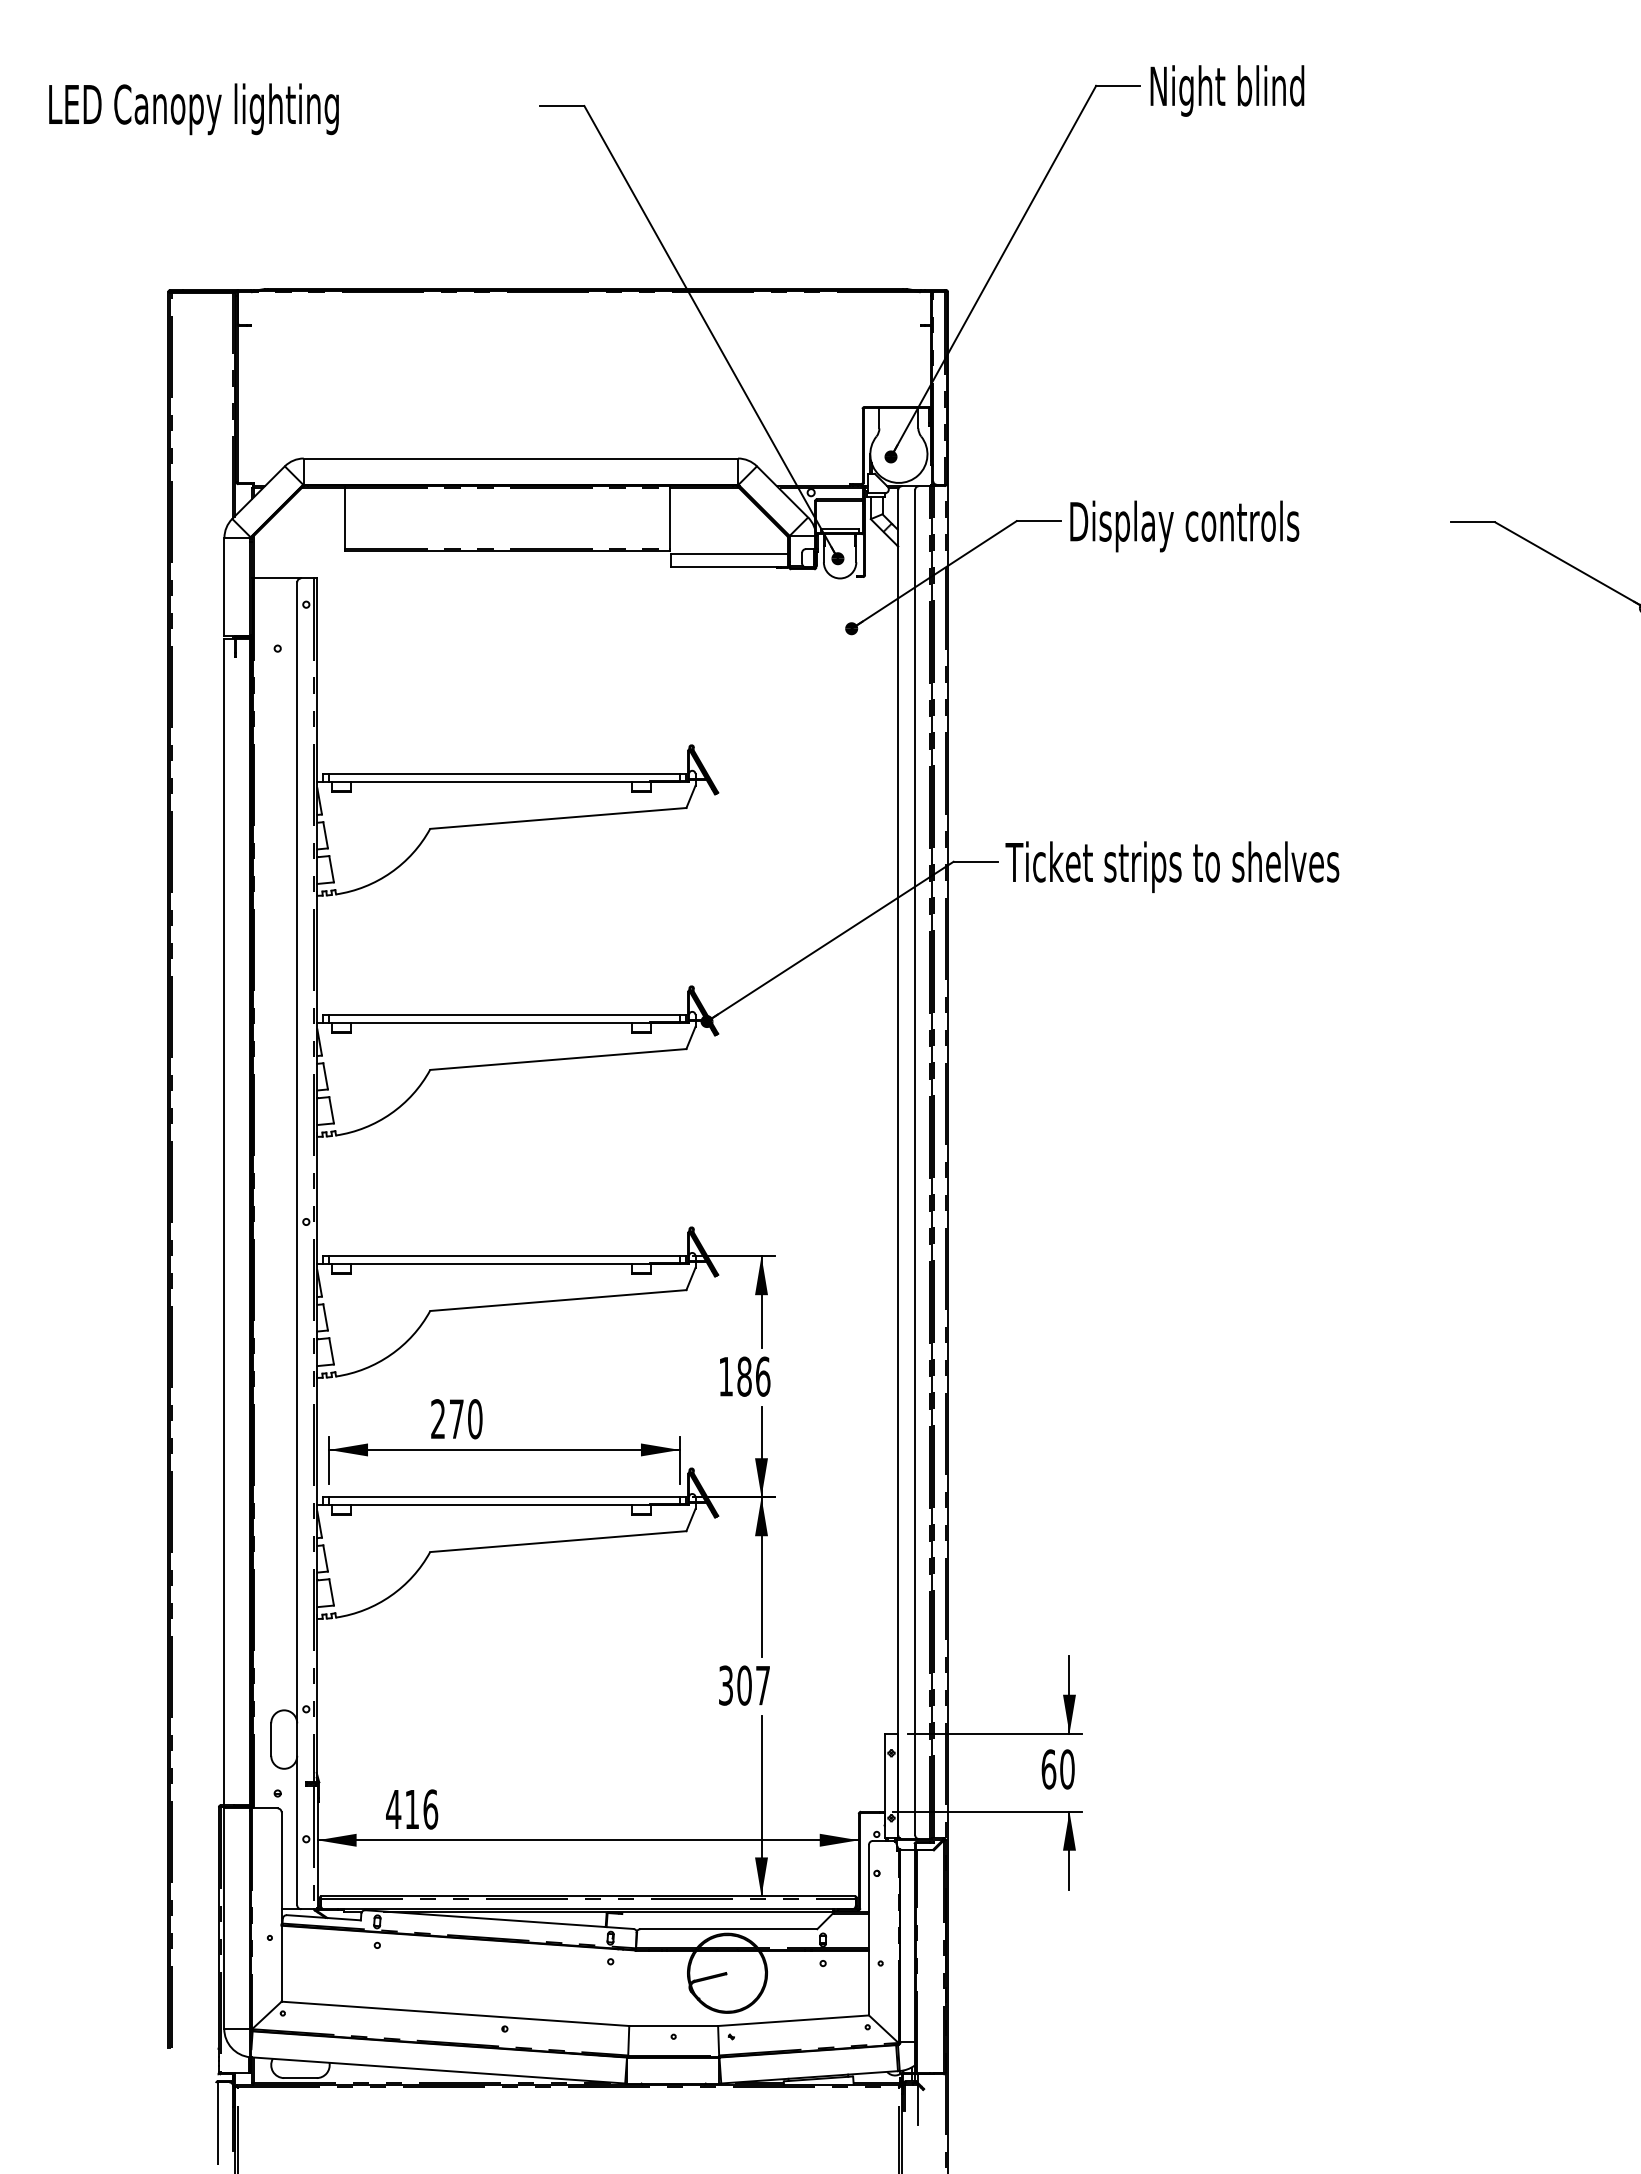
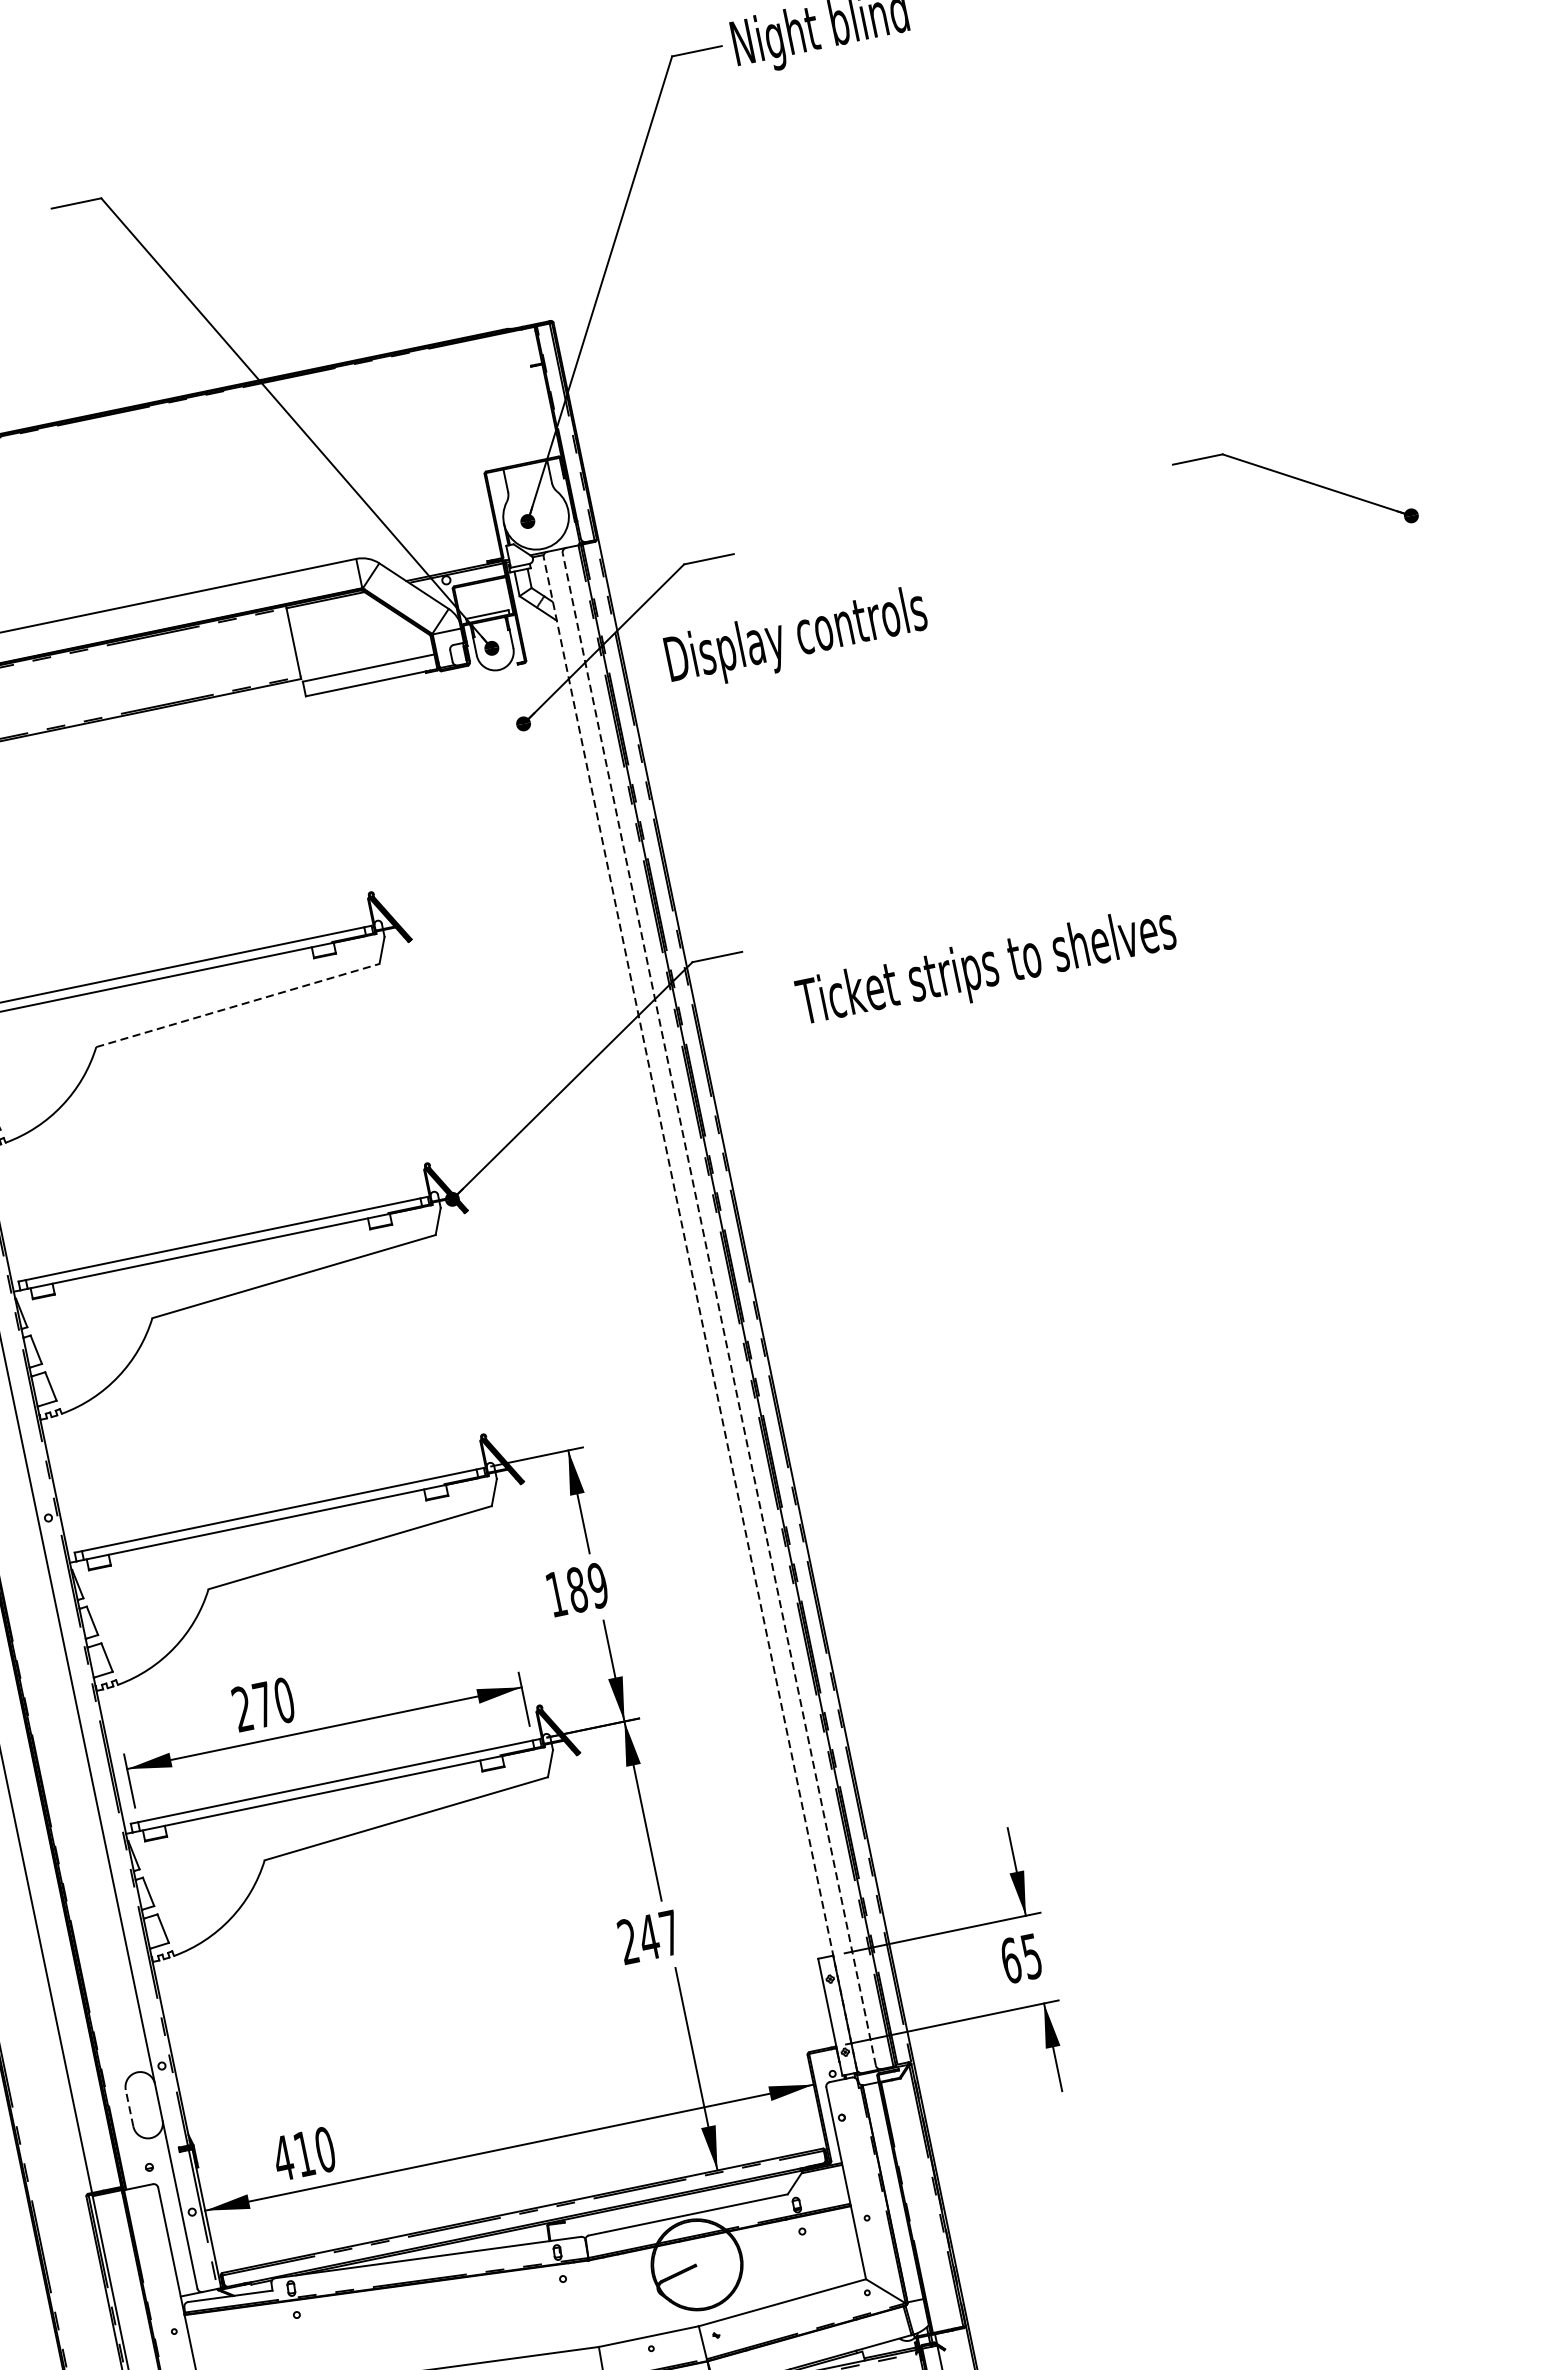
text: (1184, 526) -> (796, 638), moved
line: (558, 818) -> (238, 1005), solid -> dashed
text: (1172, 866) -> (986, 968), moved
line: (898, 1162) -> (700, 1313), solid -> dashed
line: (915, 1162) -> (719, 1309), solid -> dashed
text: (762, 1376) -> (597, 1585), 186 -> 189
text: (735, 1685) -> (639, 1939), 307 -> 247
line: (271, 1739) -> (129, 2108), solid -> dashed
text: (1067, 1769) -> (1031, 1956), 60 -> 65
text: (430, 1809) -> (324, 2149), 416 -> 410

